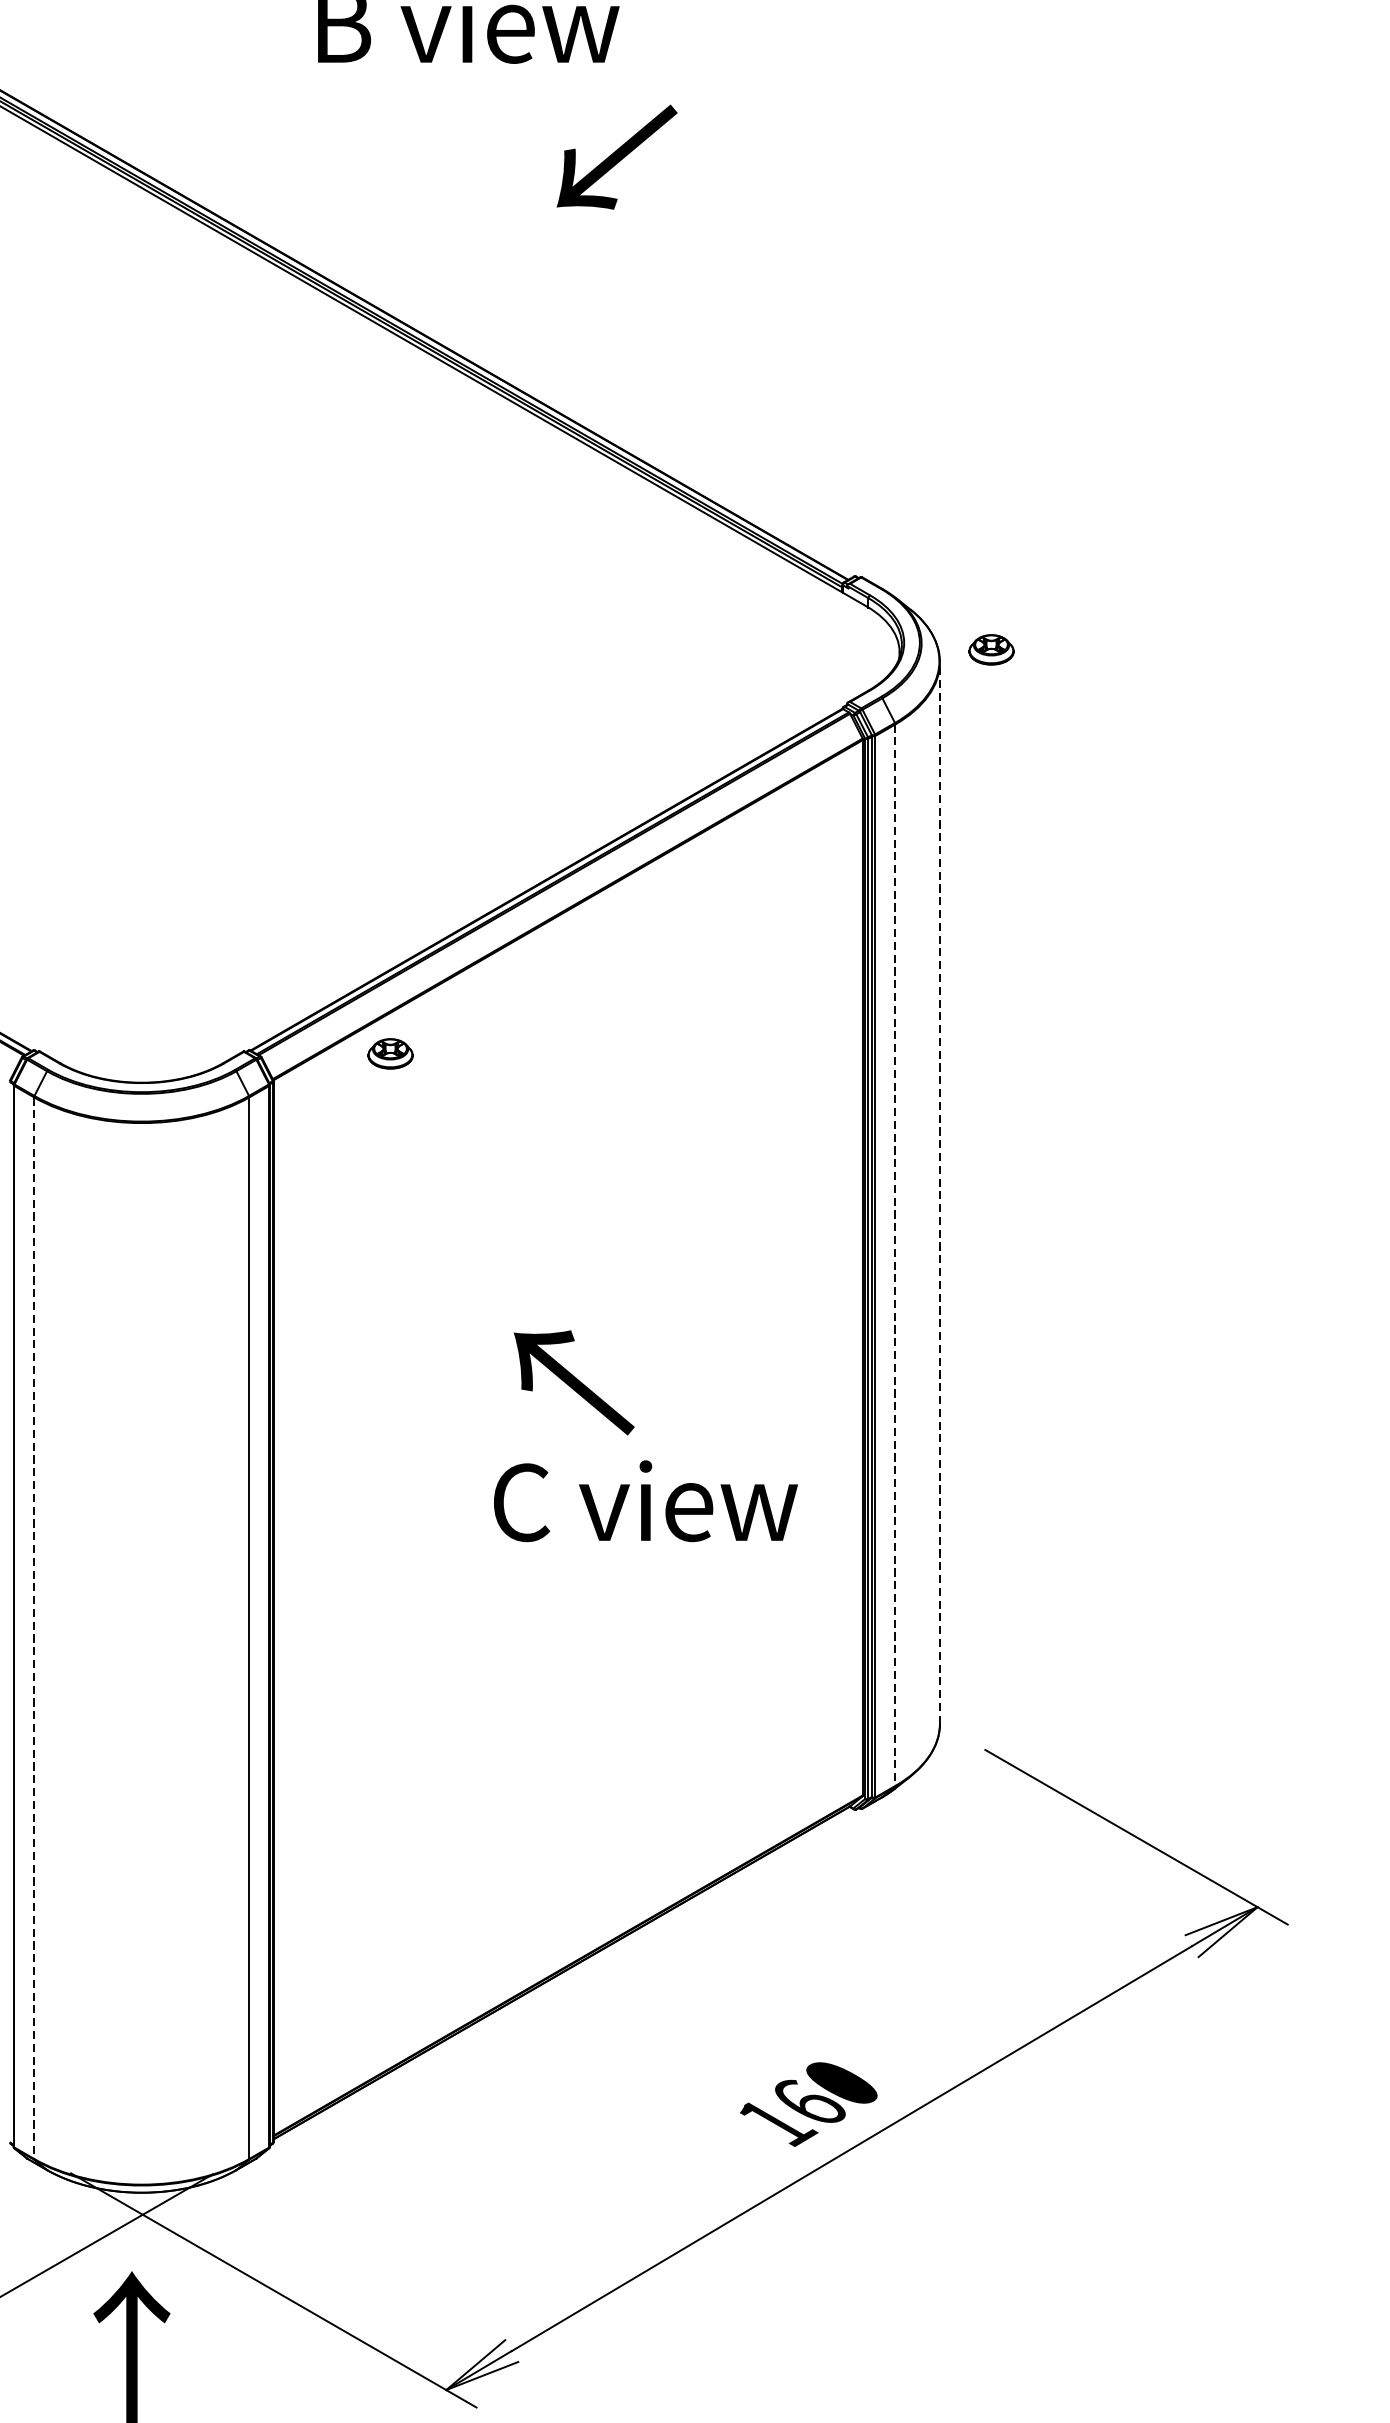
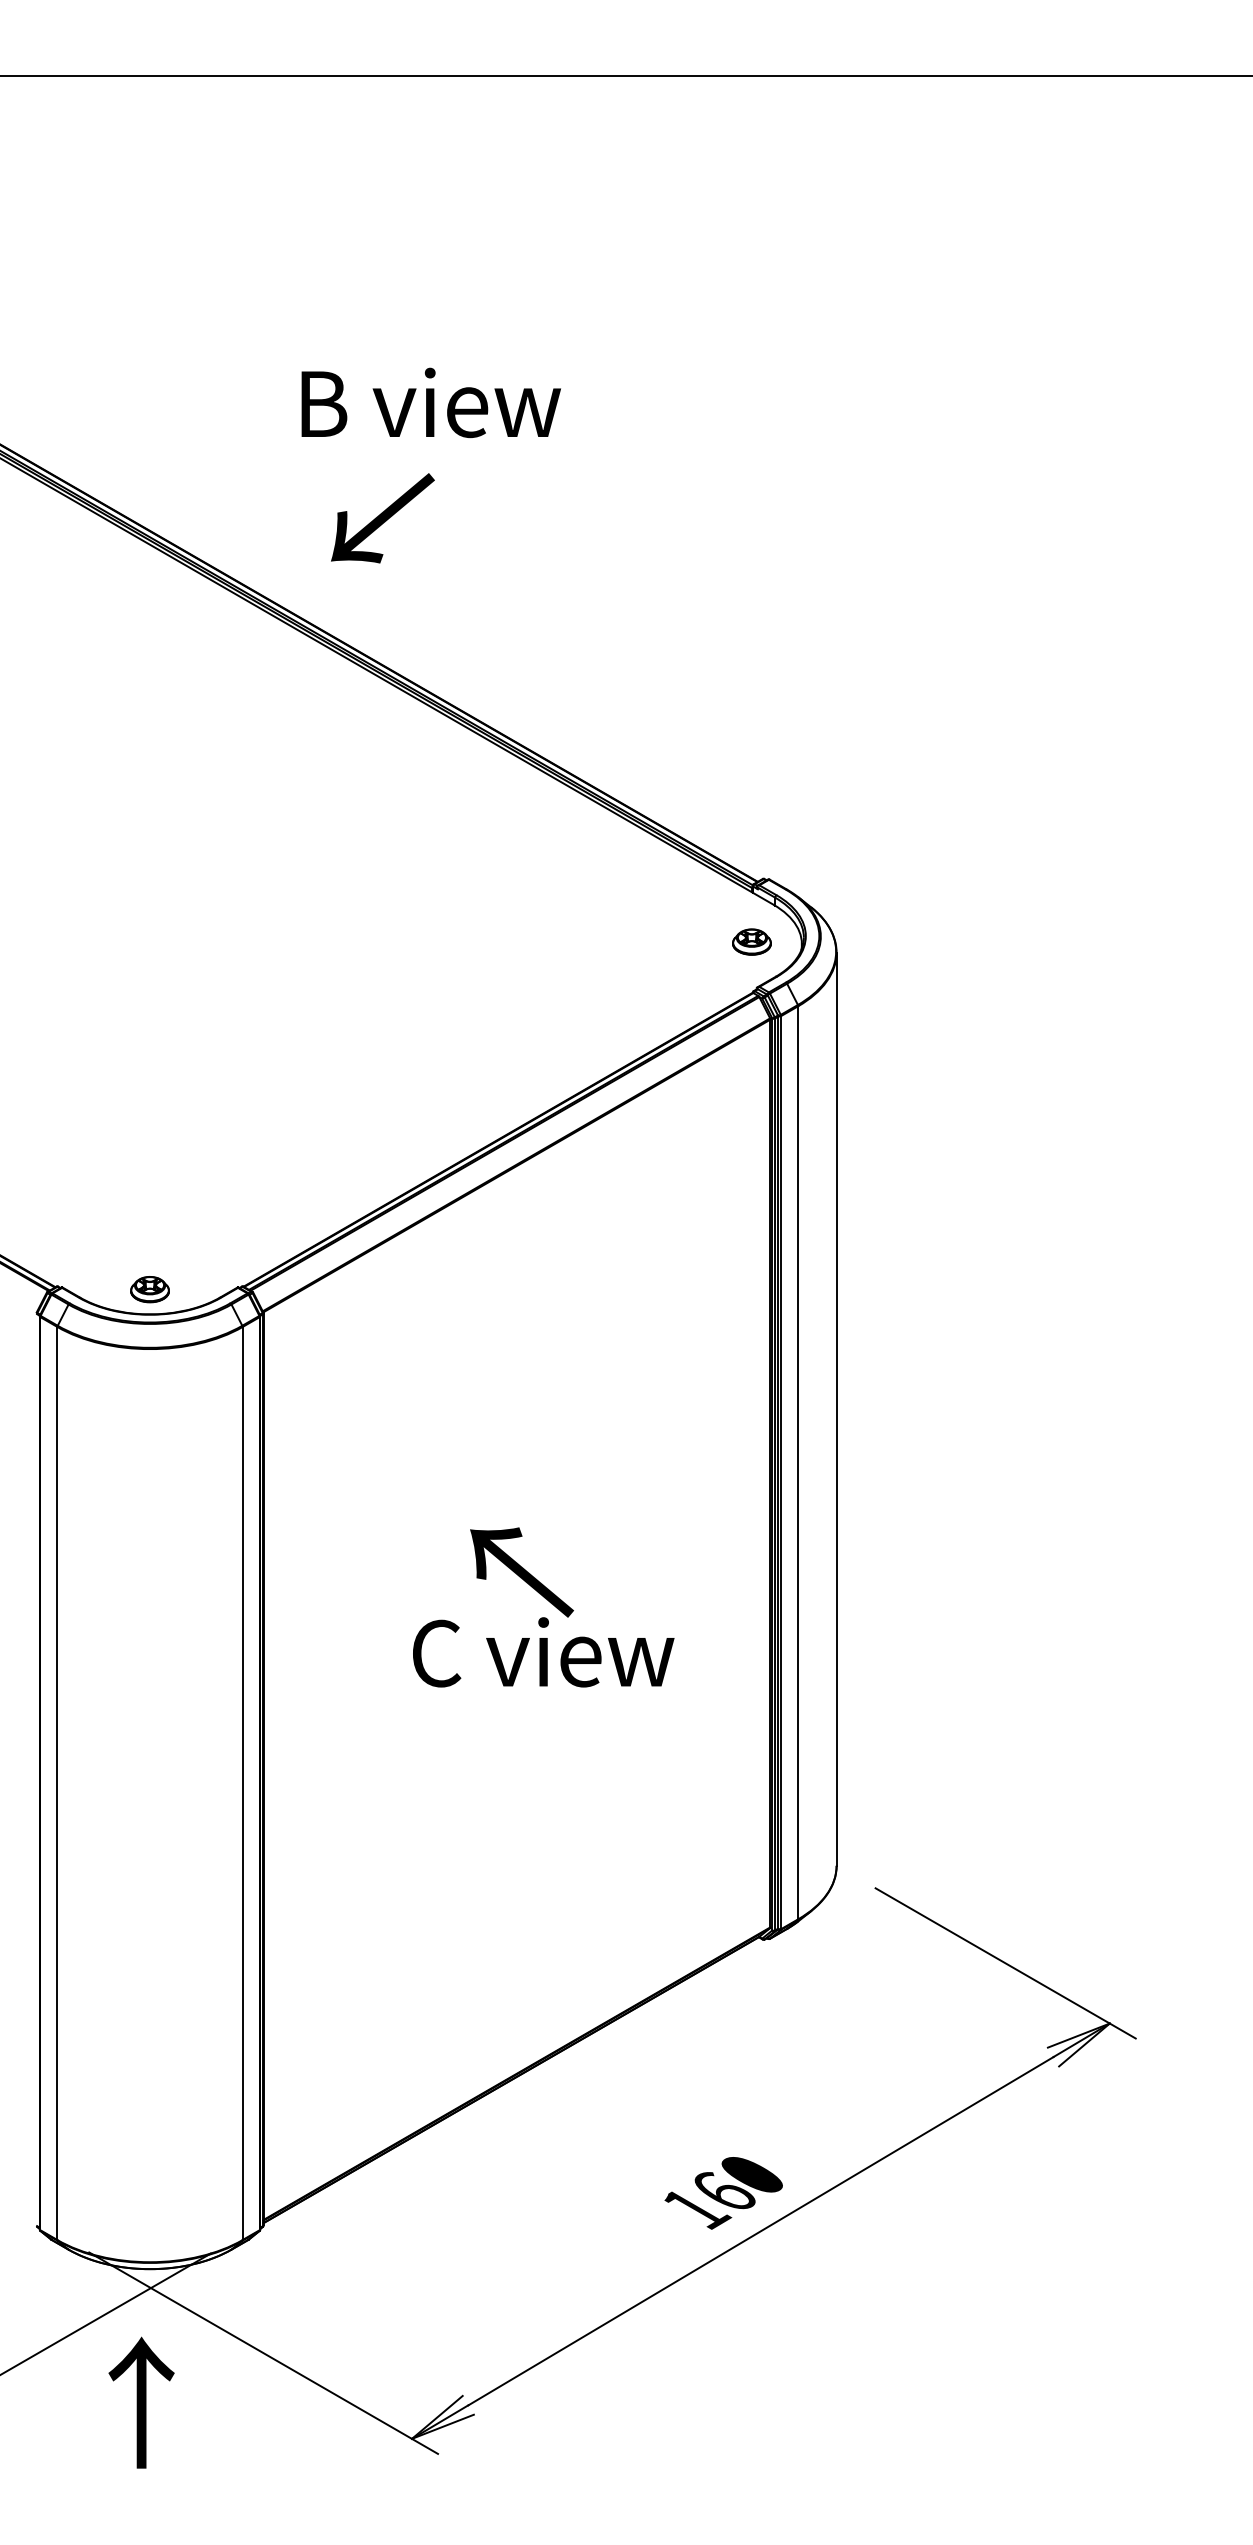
text: (616, 157) -> (382, 518), moved
part: (990, 649) -> (751, 941), moved
part: (389, 1053) -> (149, 1289), moved
line: (939, 1193) -> (836, 1409), dashed -> solid
line: (895, 1254) -> (798, 1462), dashed -> solid
text: (645, 1501) -> (543, 1652), moved
line: (34, 1628) -> (57, 1783), dashed -> solid

